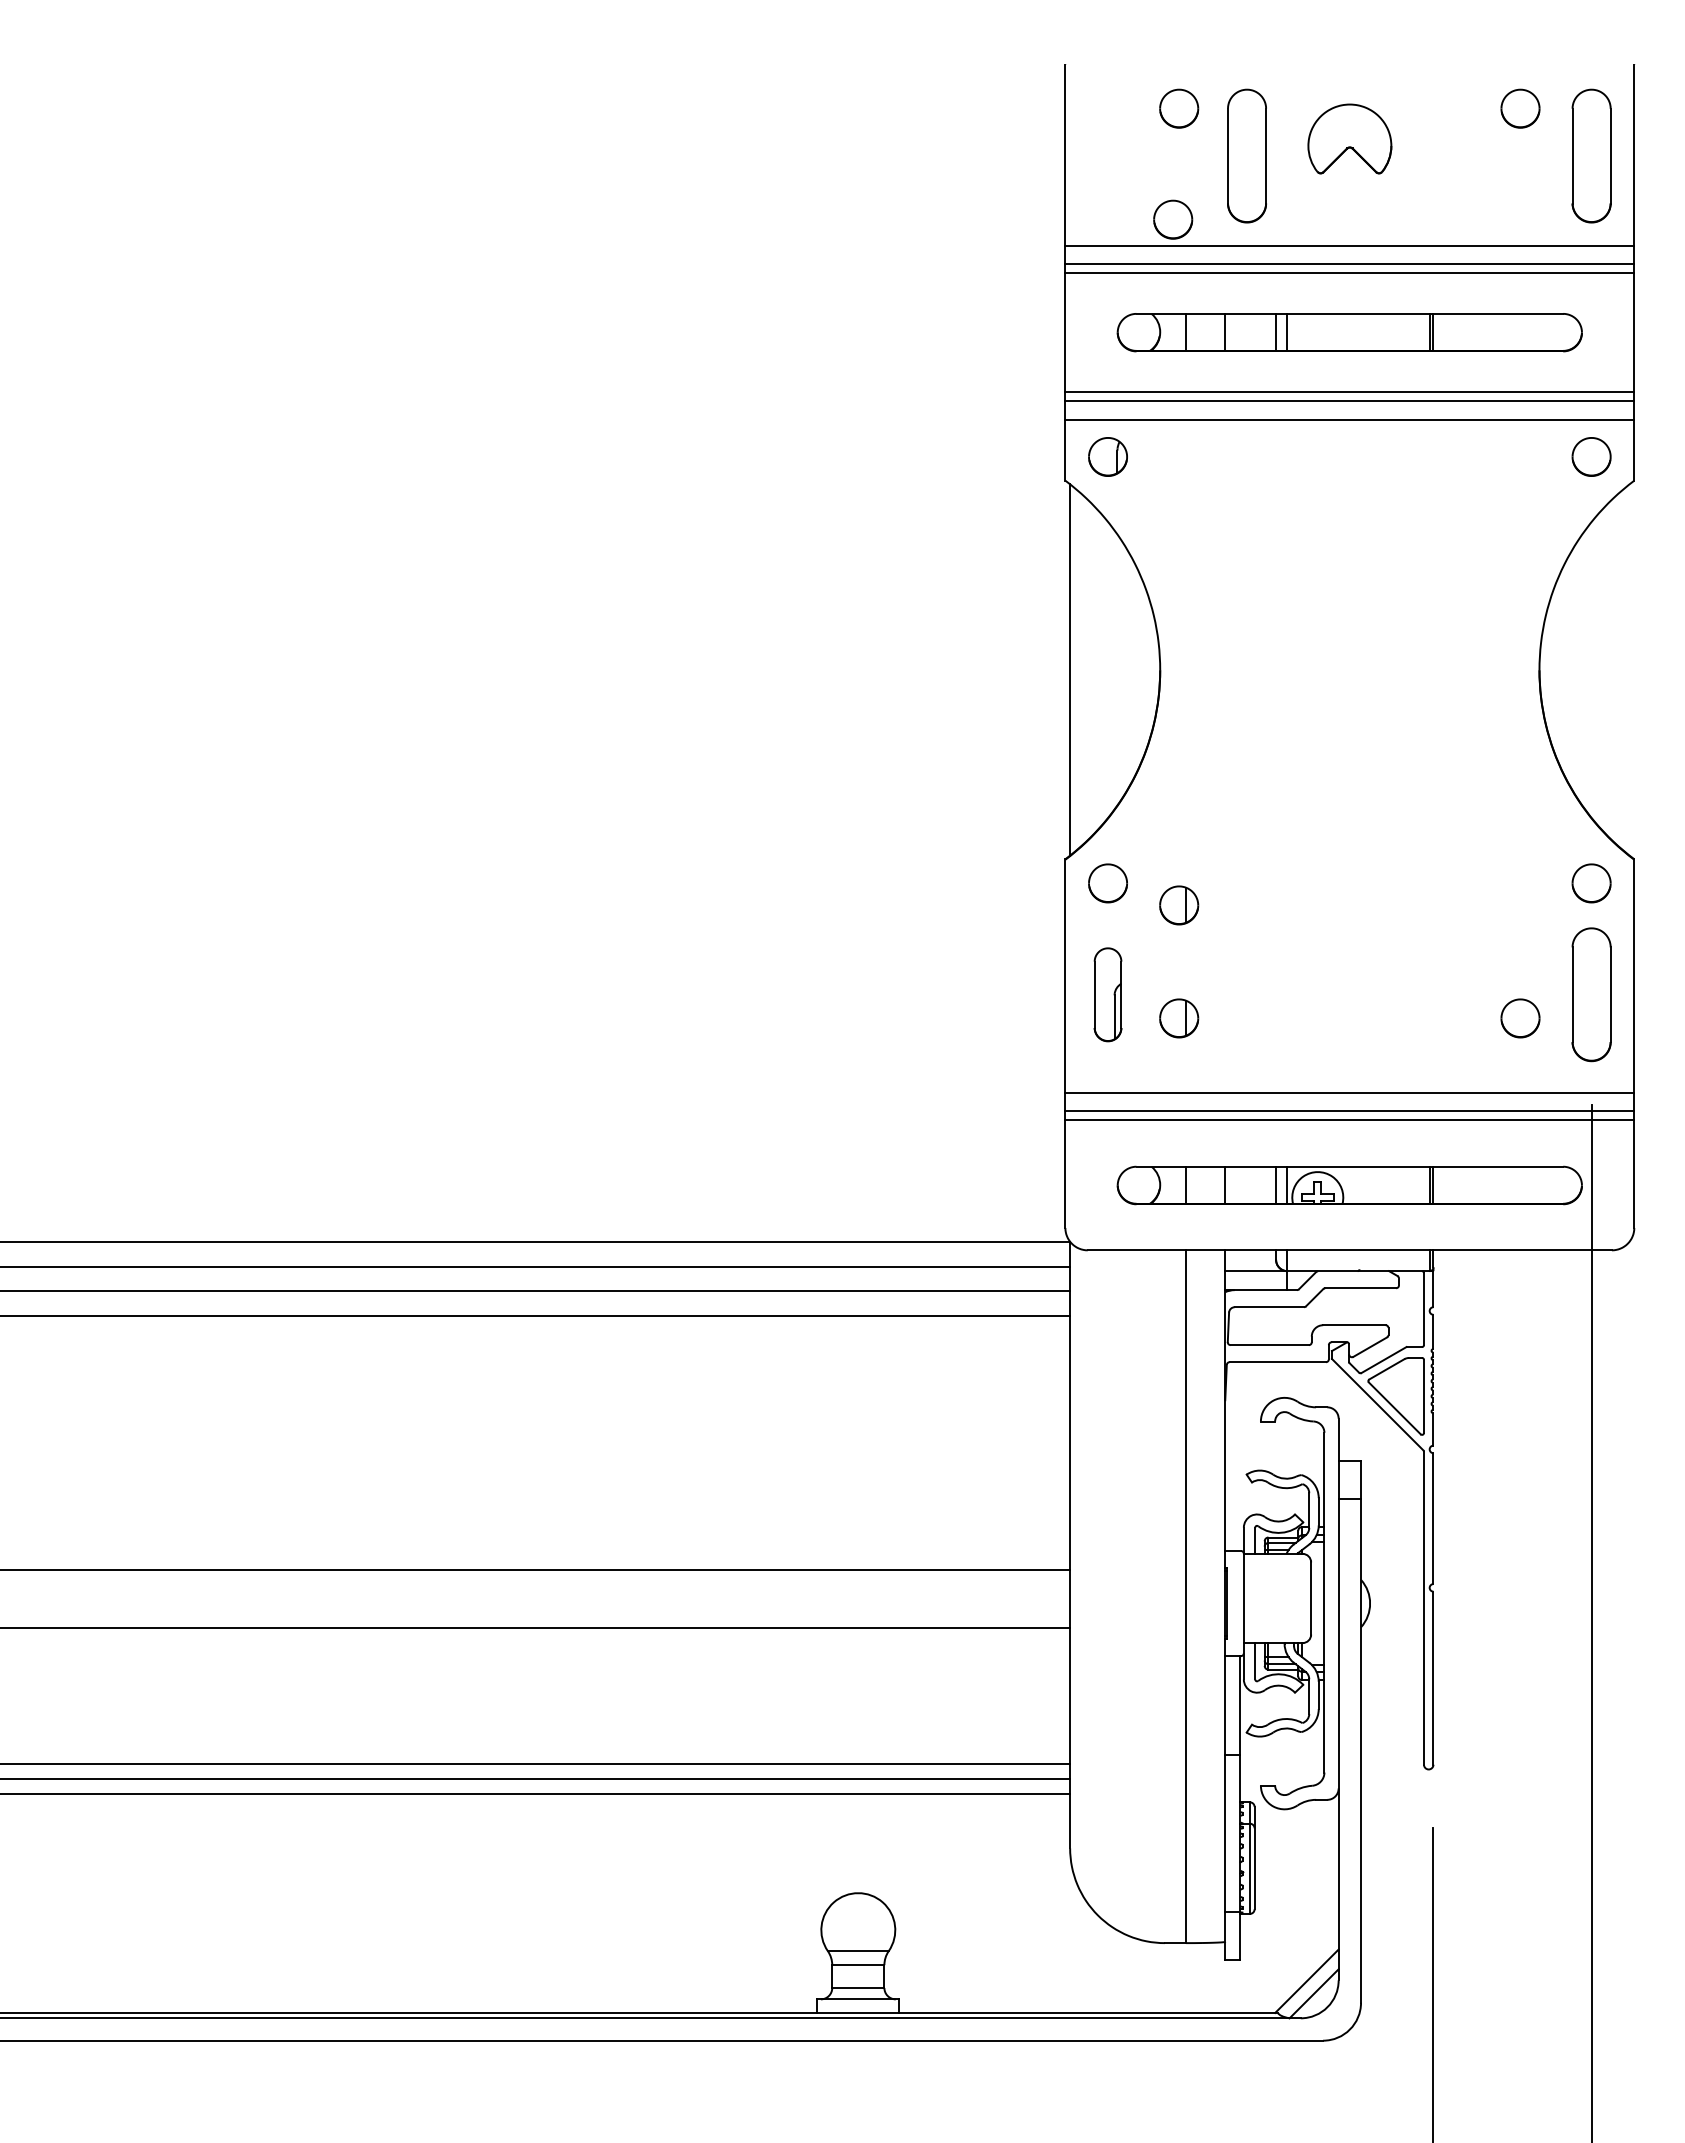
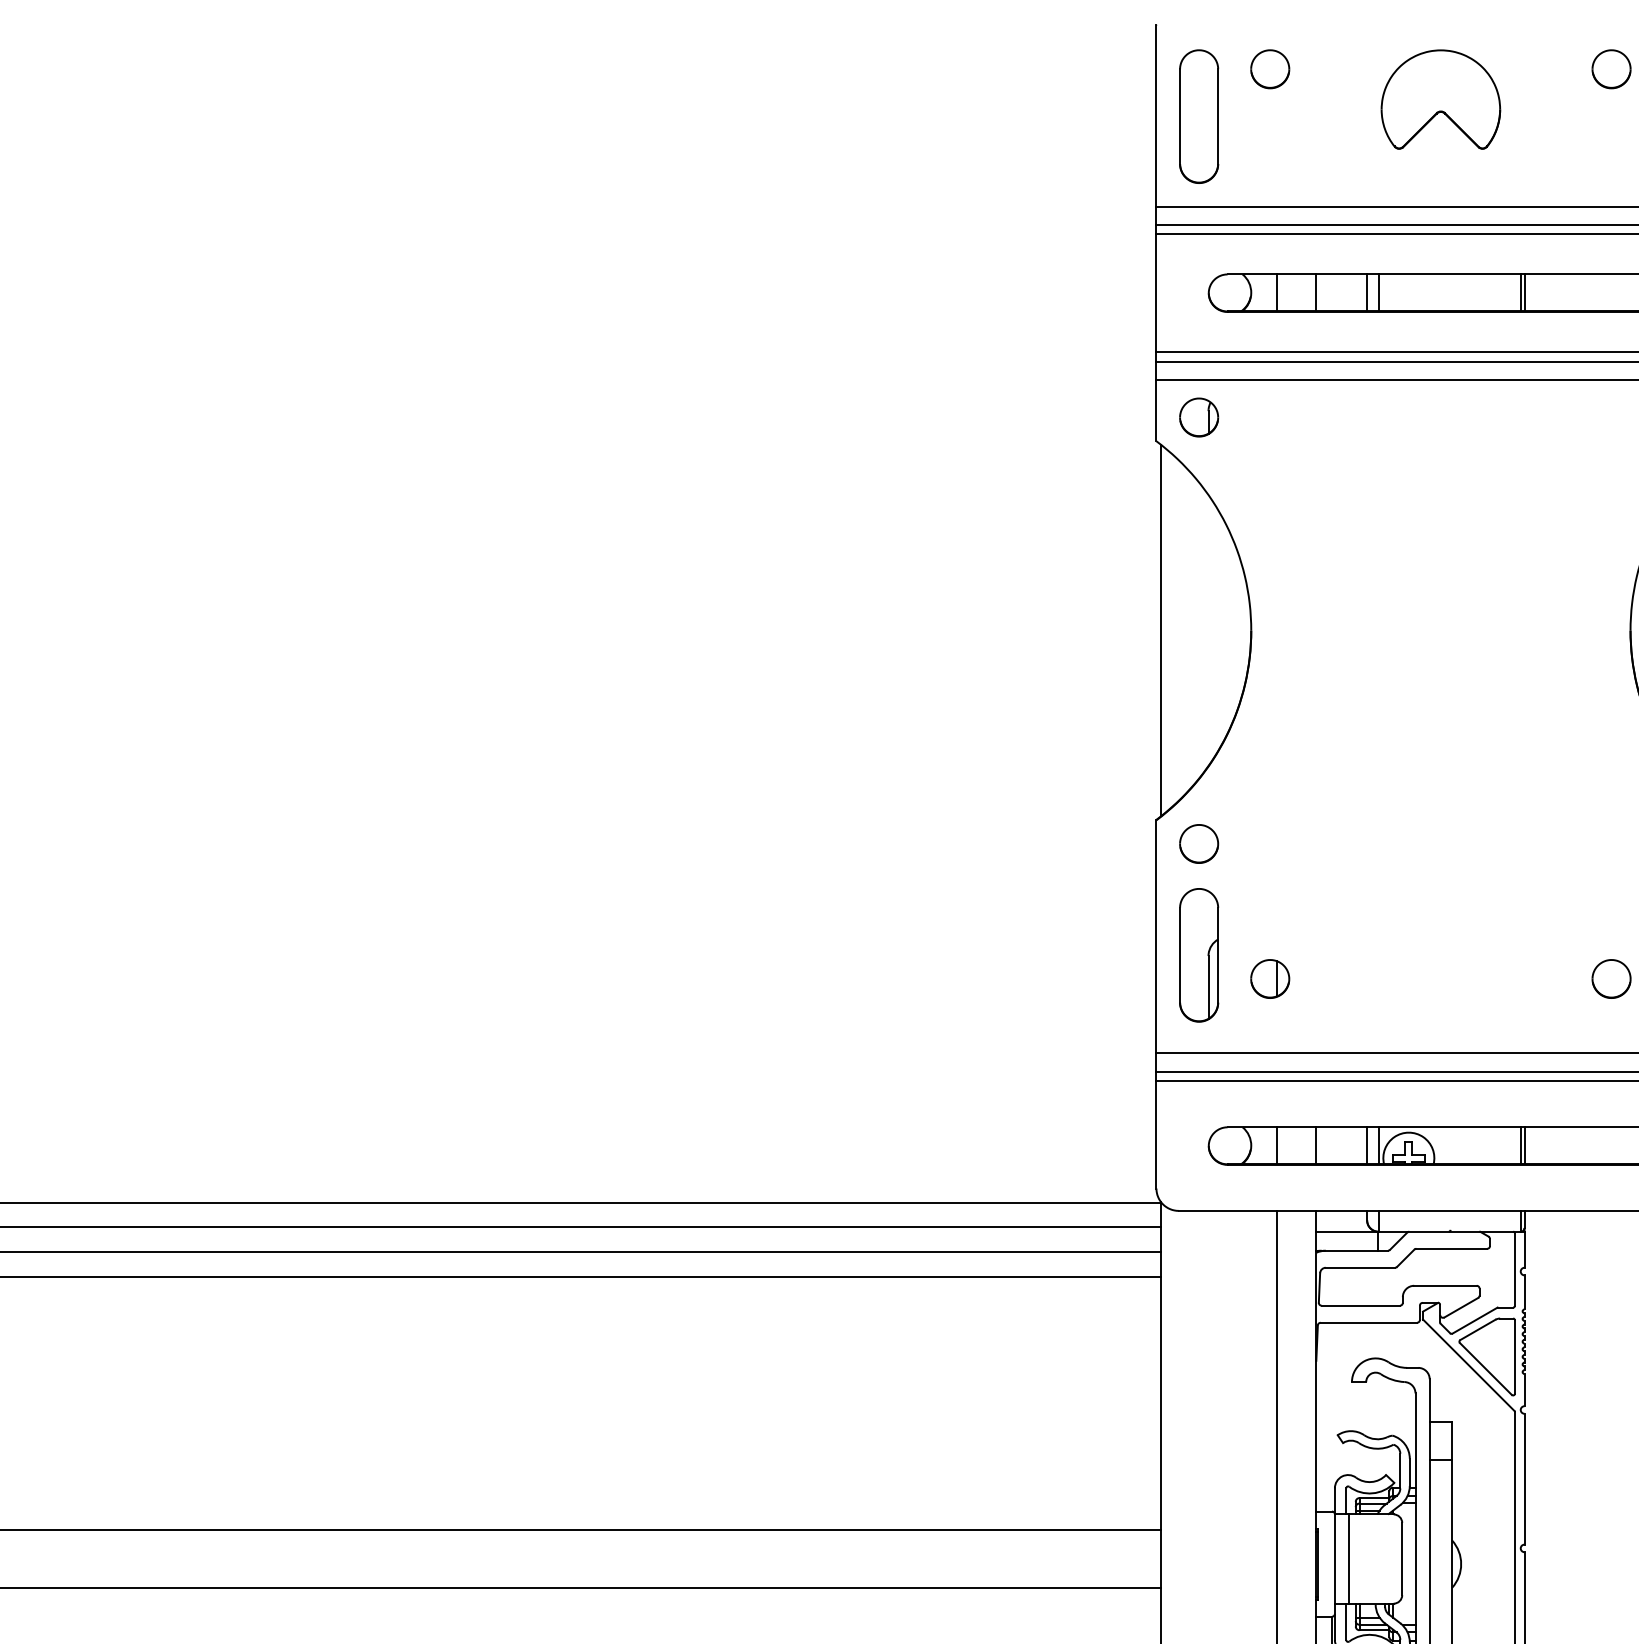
part: (1349, 138) -> (1440, 99), size x1.43
part: (1246, 155) -> (1198, 116), moved
part: (1173, 219) -> (1264, 180), removed
part: (1179, 905) -> (1270, 866), removed
part: (1107, 994) -> (1198, 955), size x1.43
line: (1258, 1598) -> (1349, 1559), added

